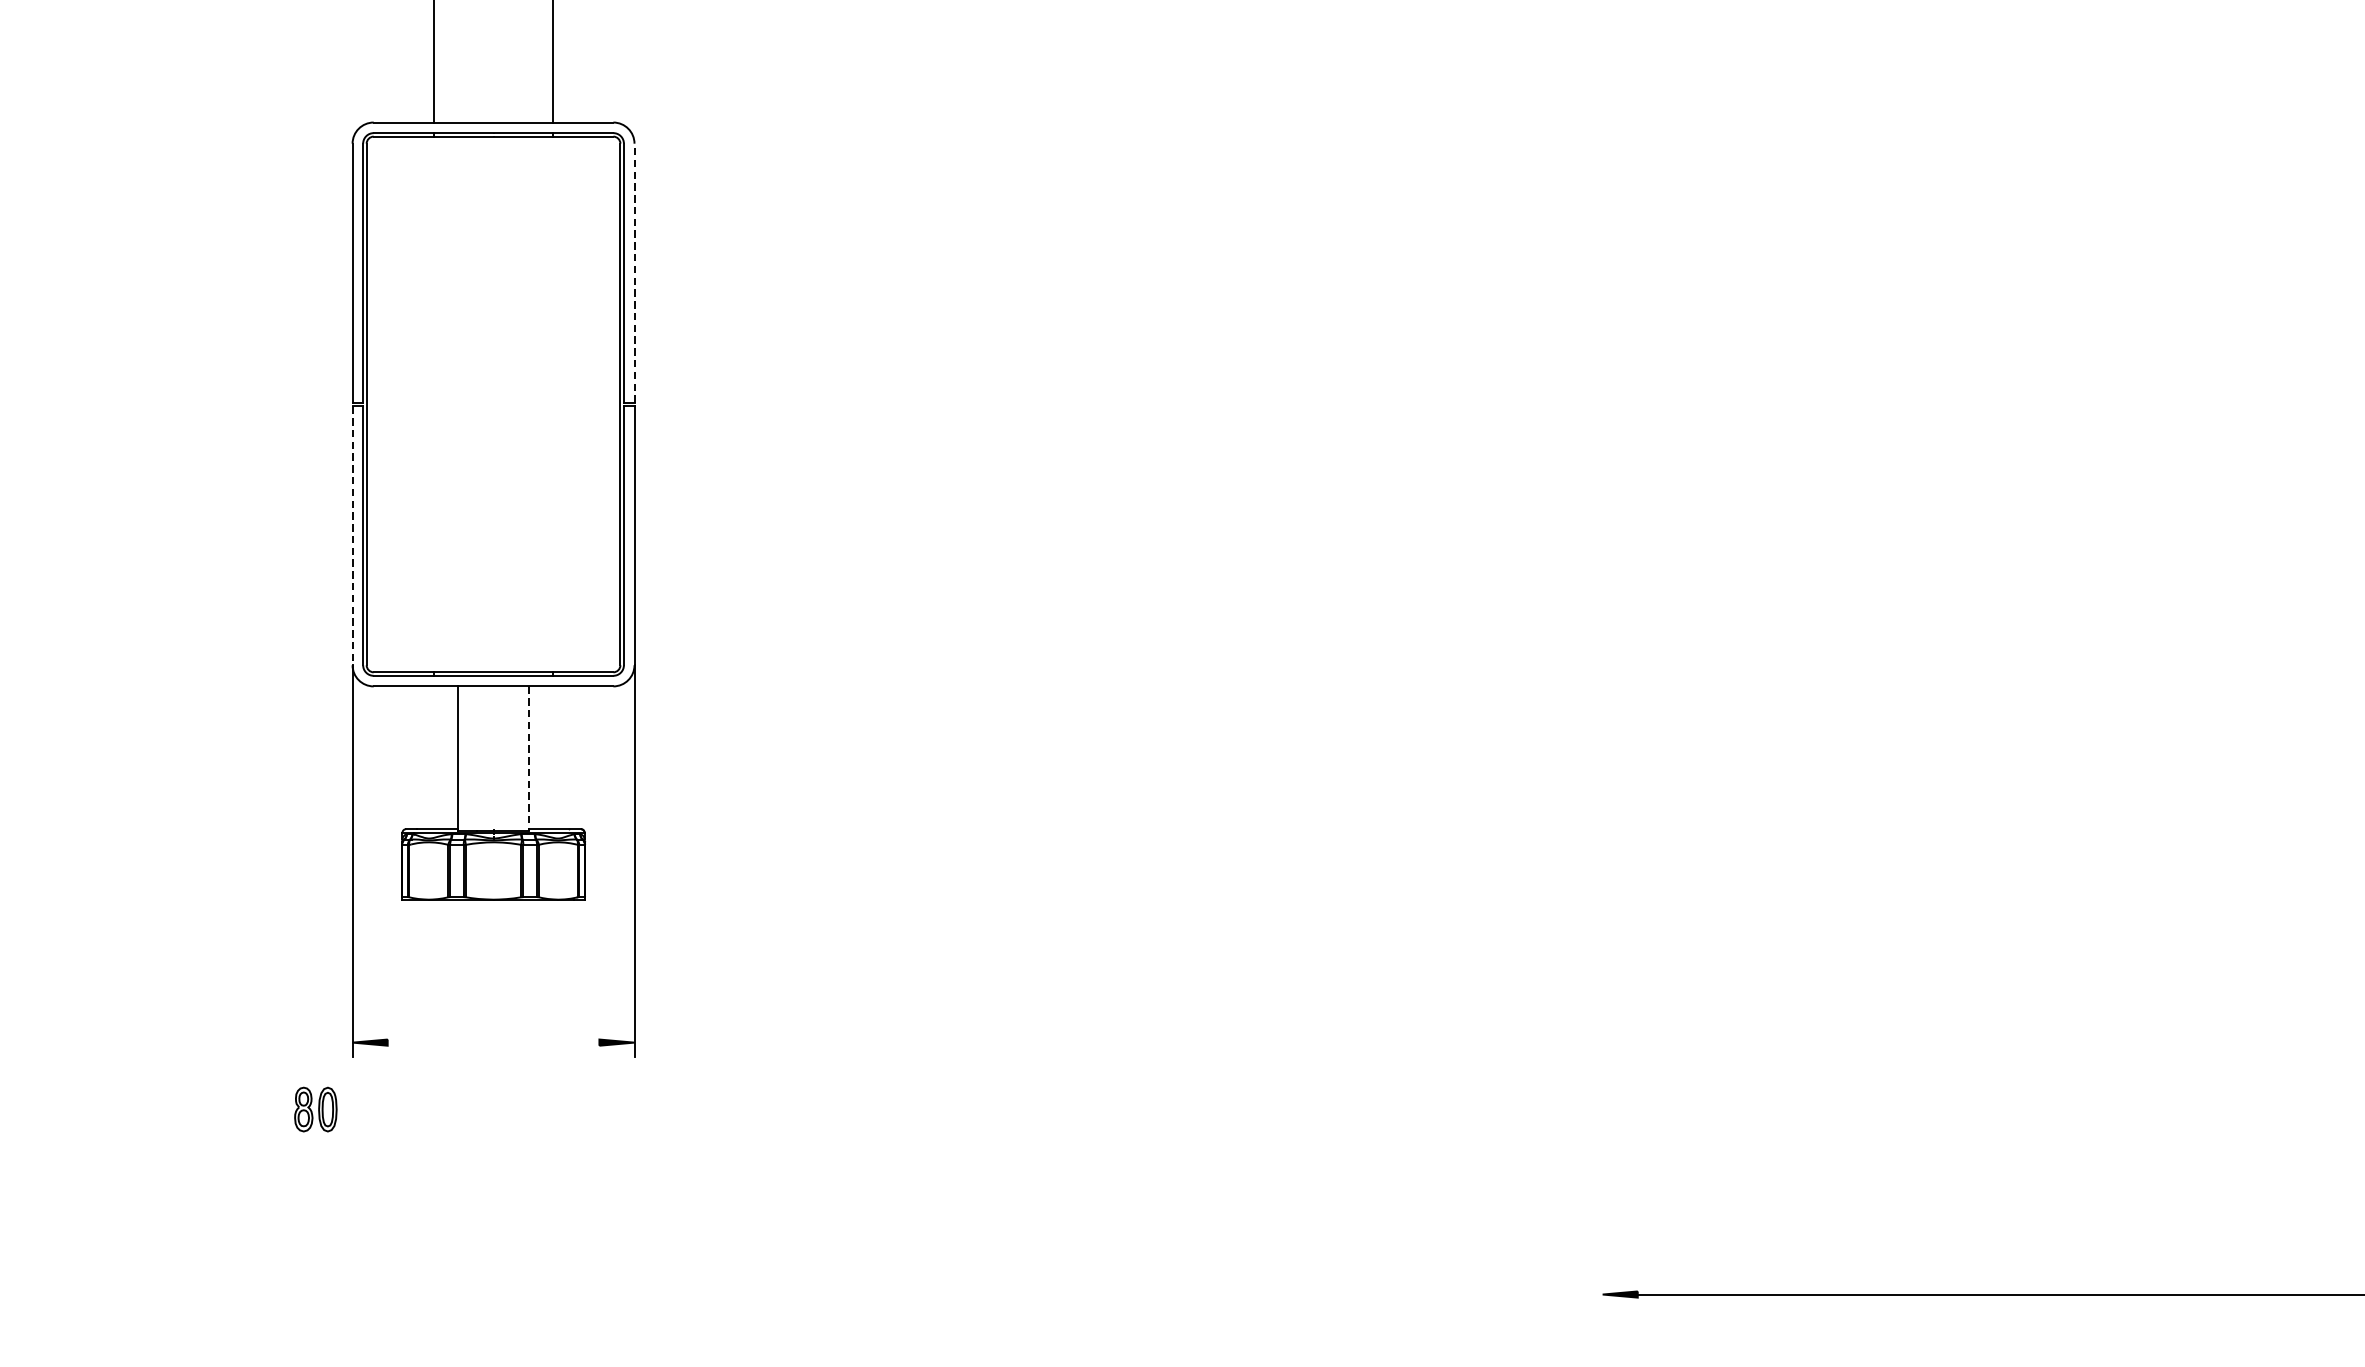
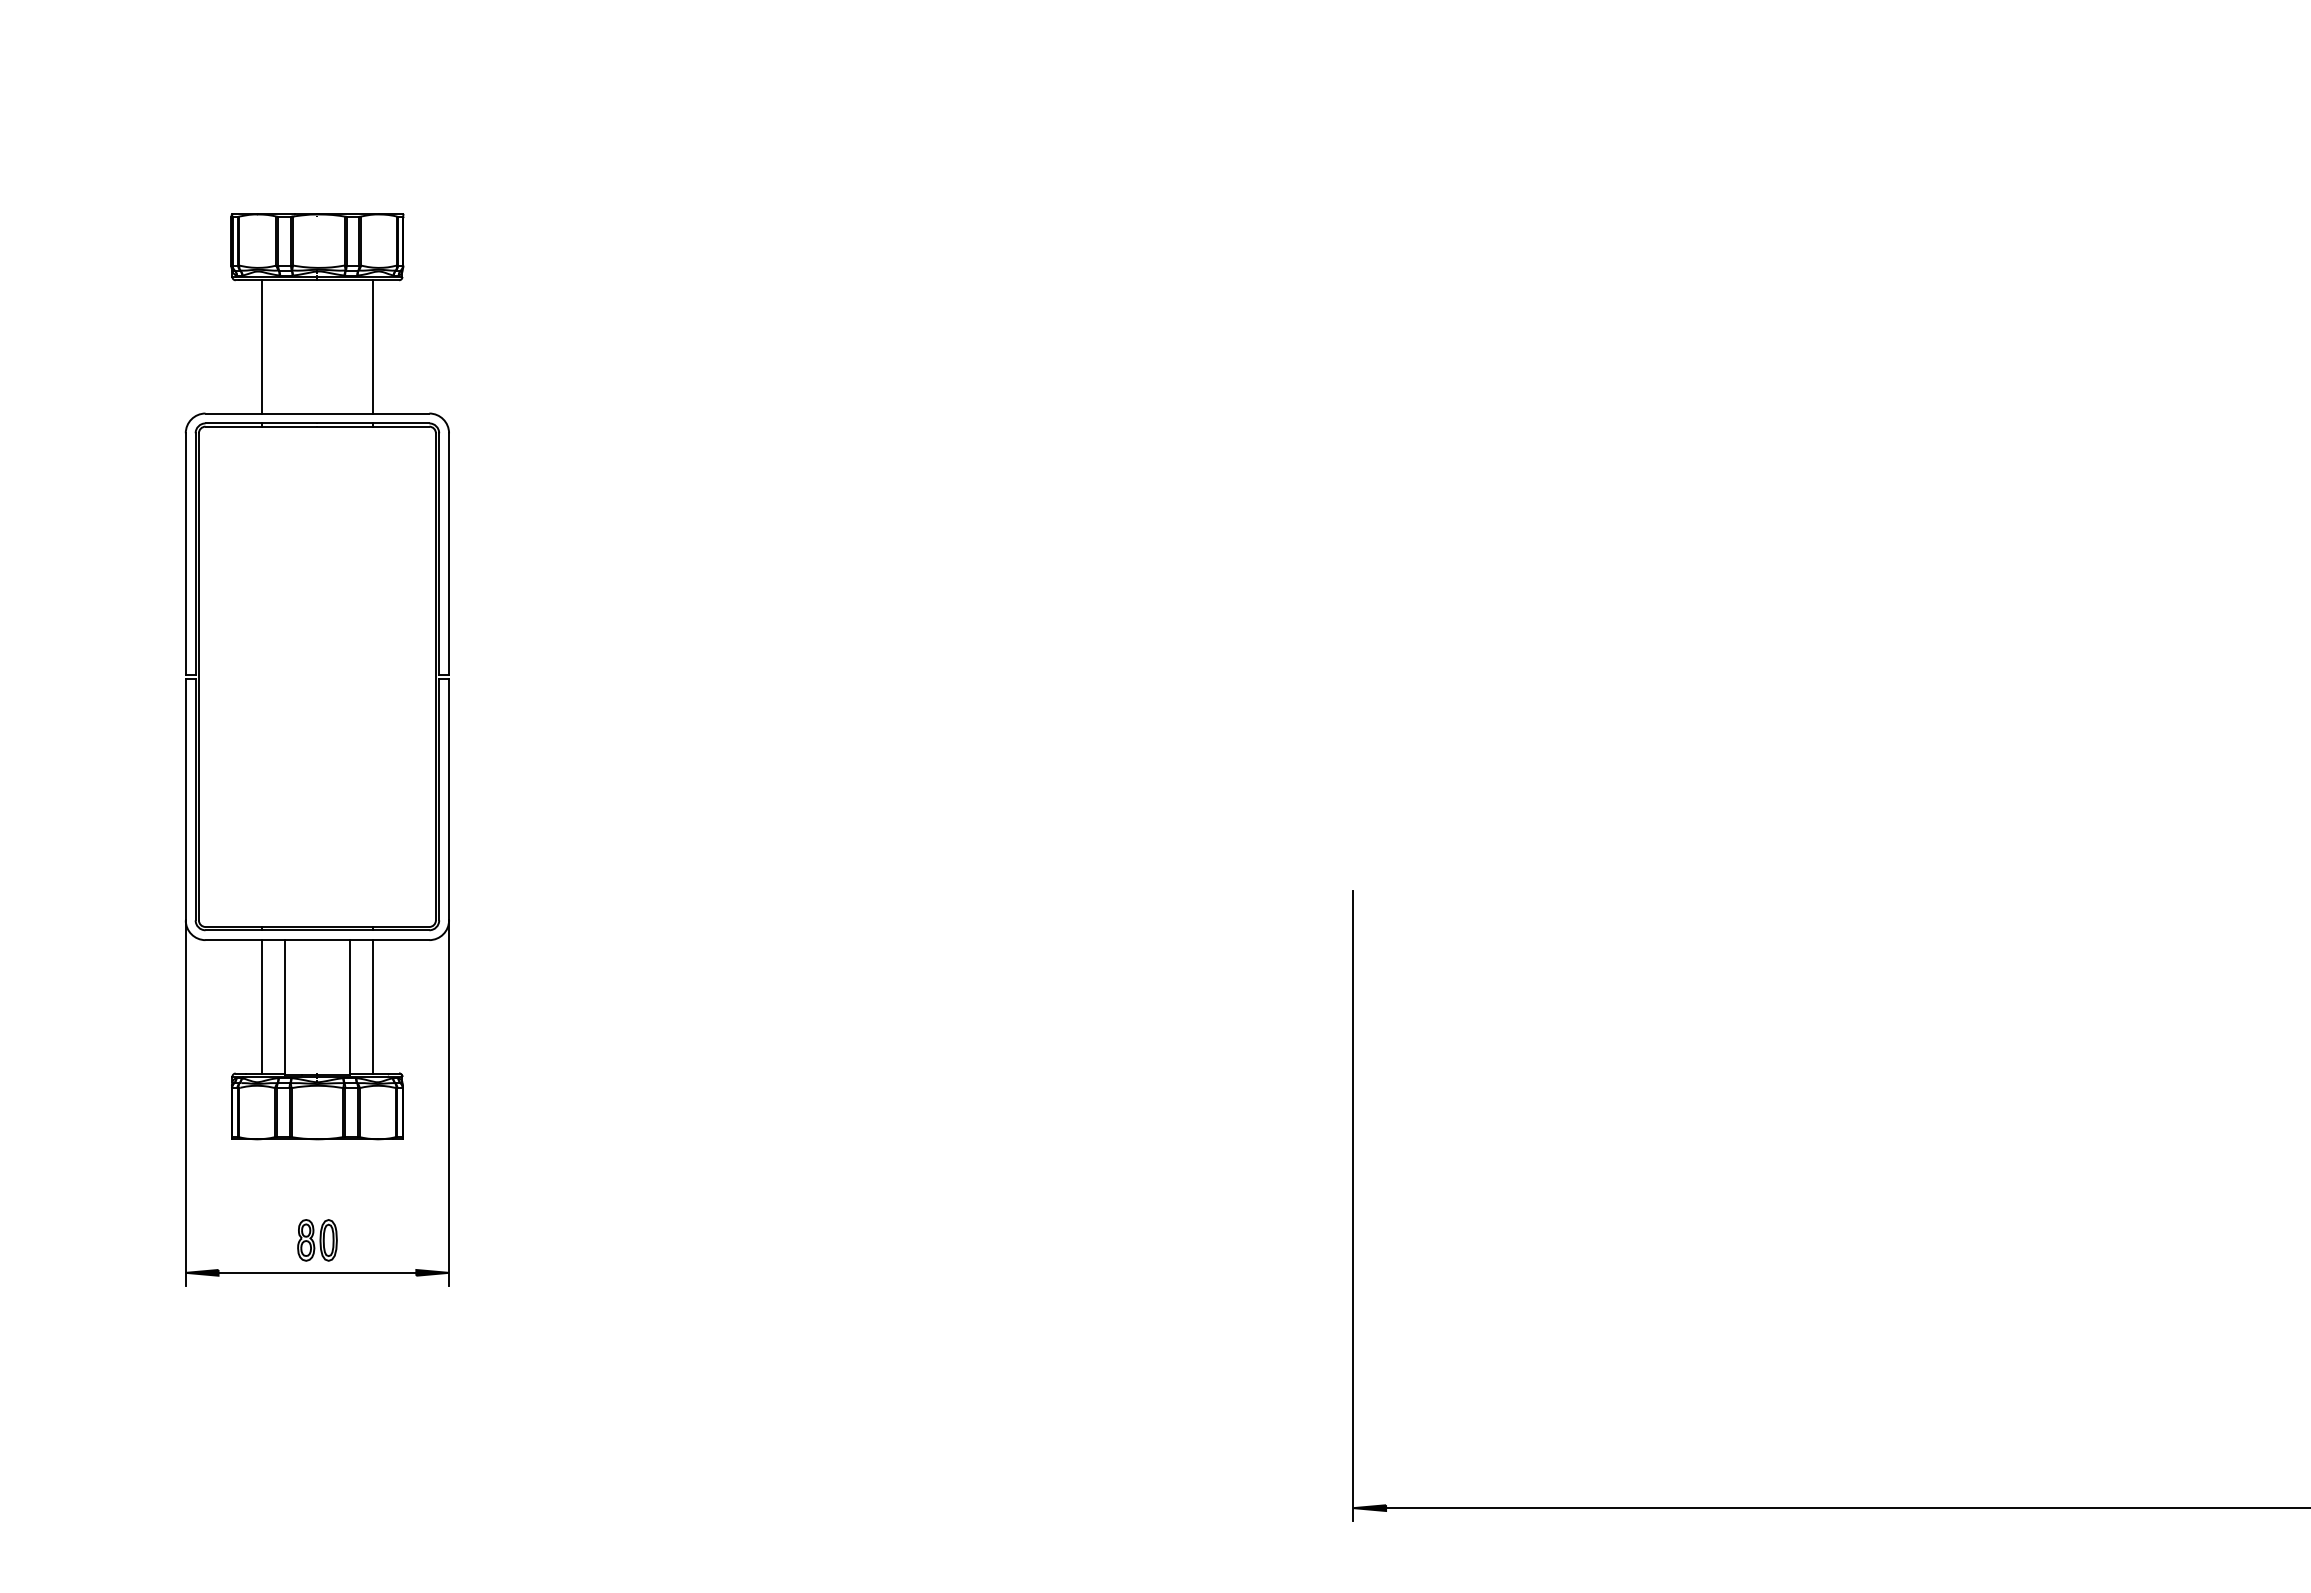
line: (634, 273) -> (449, 554), dashed -> solid
line: (352, 535) -> (185, 799), dashed -> solid
line: (434, 757) -> (262, 1006), added
line: (552, 757) -> (372, 1006), added
line: (528, 759) -> (350, 1008), dashed -> solid
line: (1602, 970) -> (1353, 1205), added
line: (493, 1042) -> (317, 1272), added
part: (315, 1109) -> (317, 1240), moved

